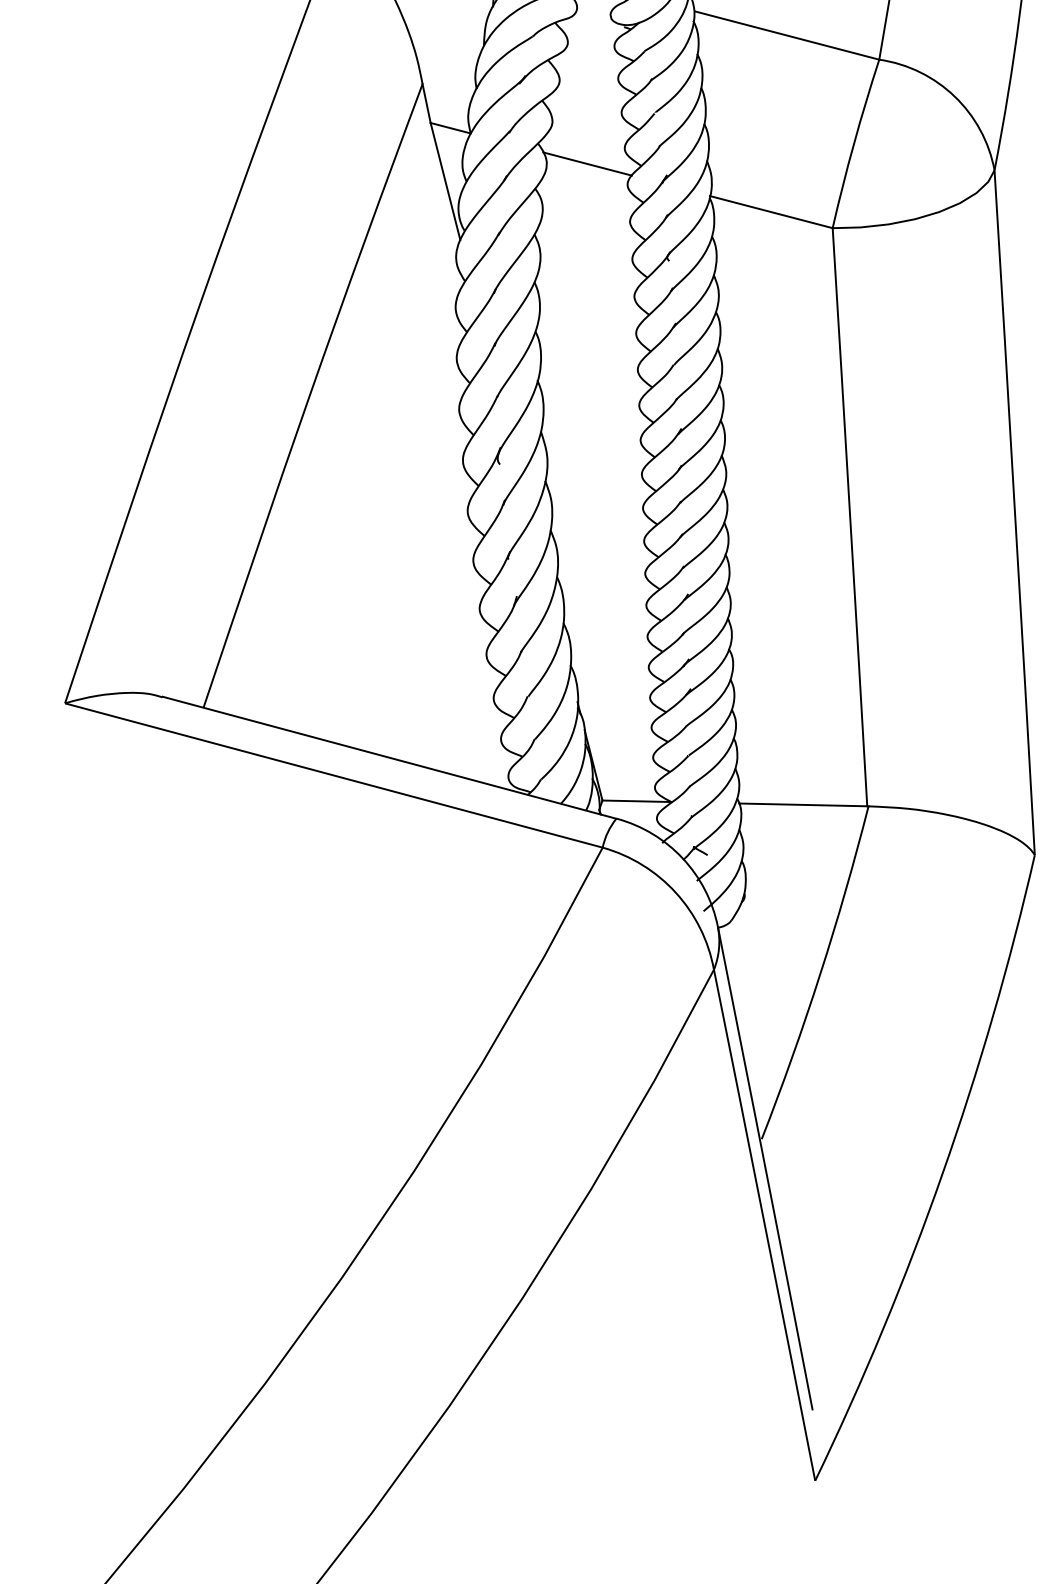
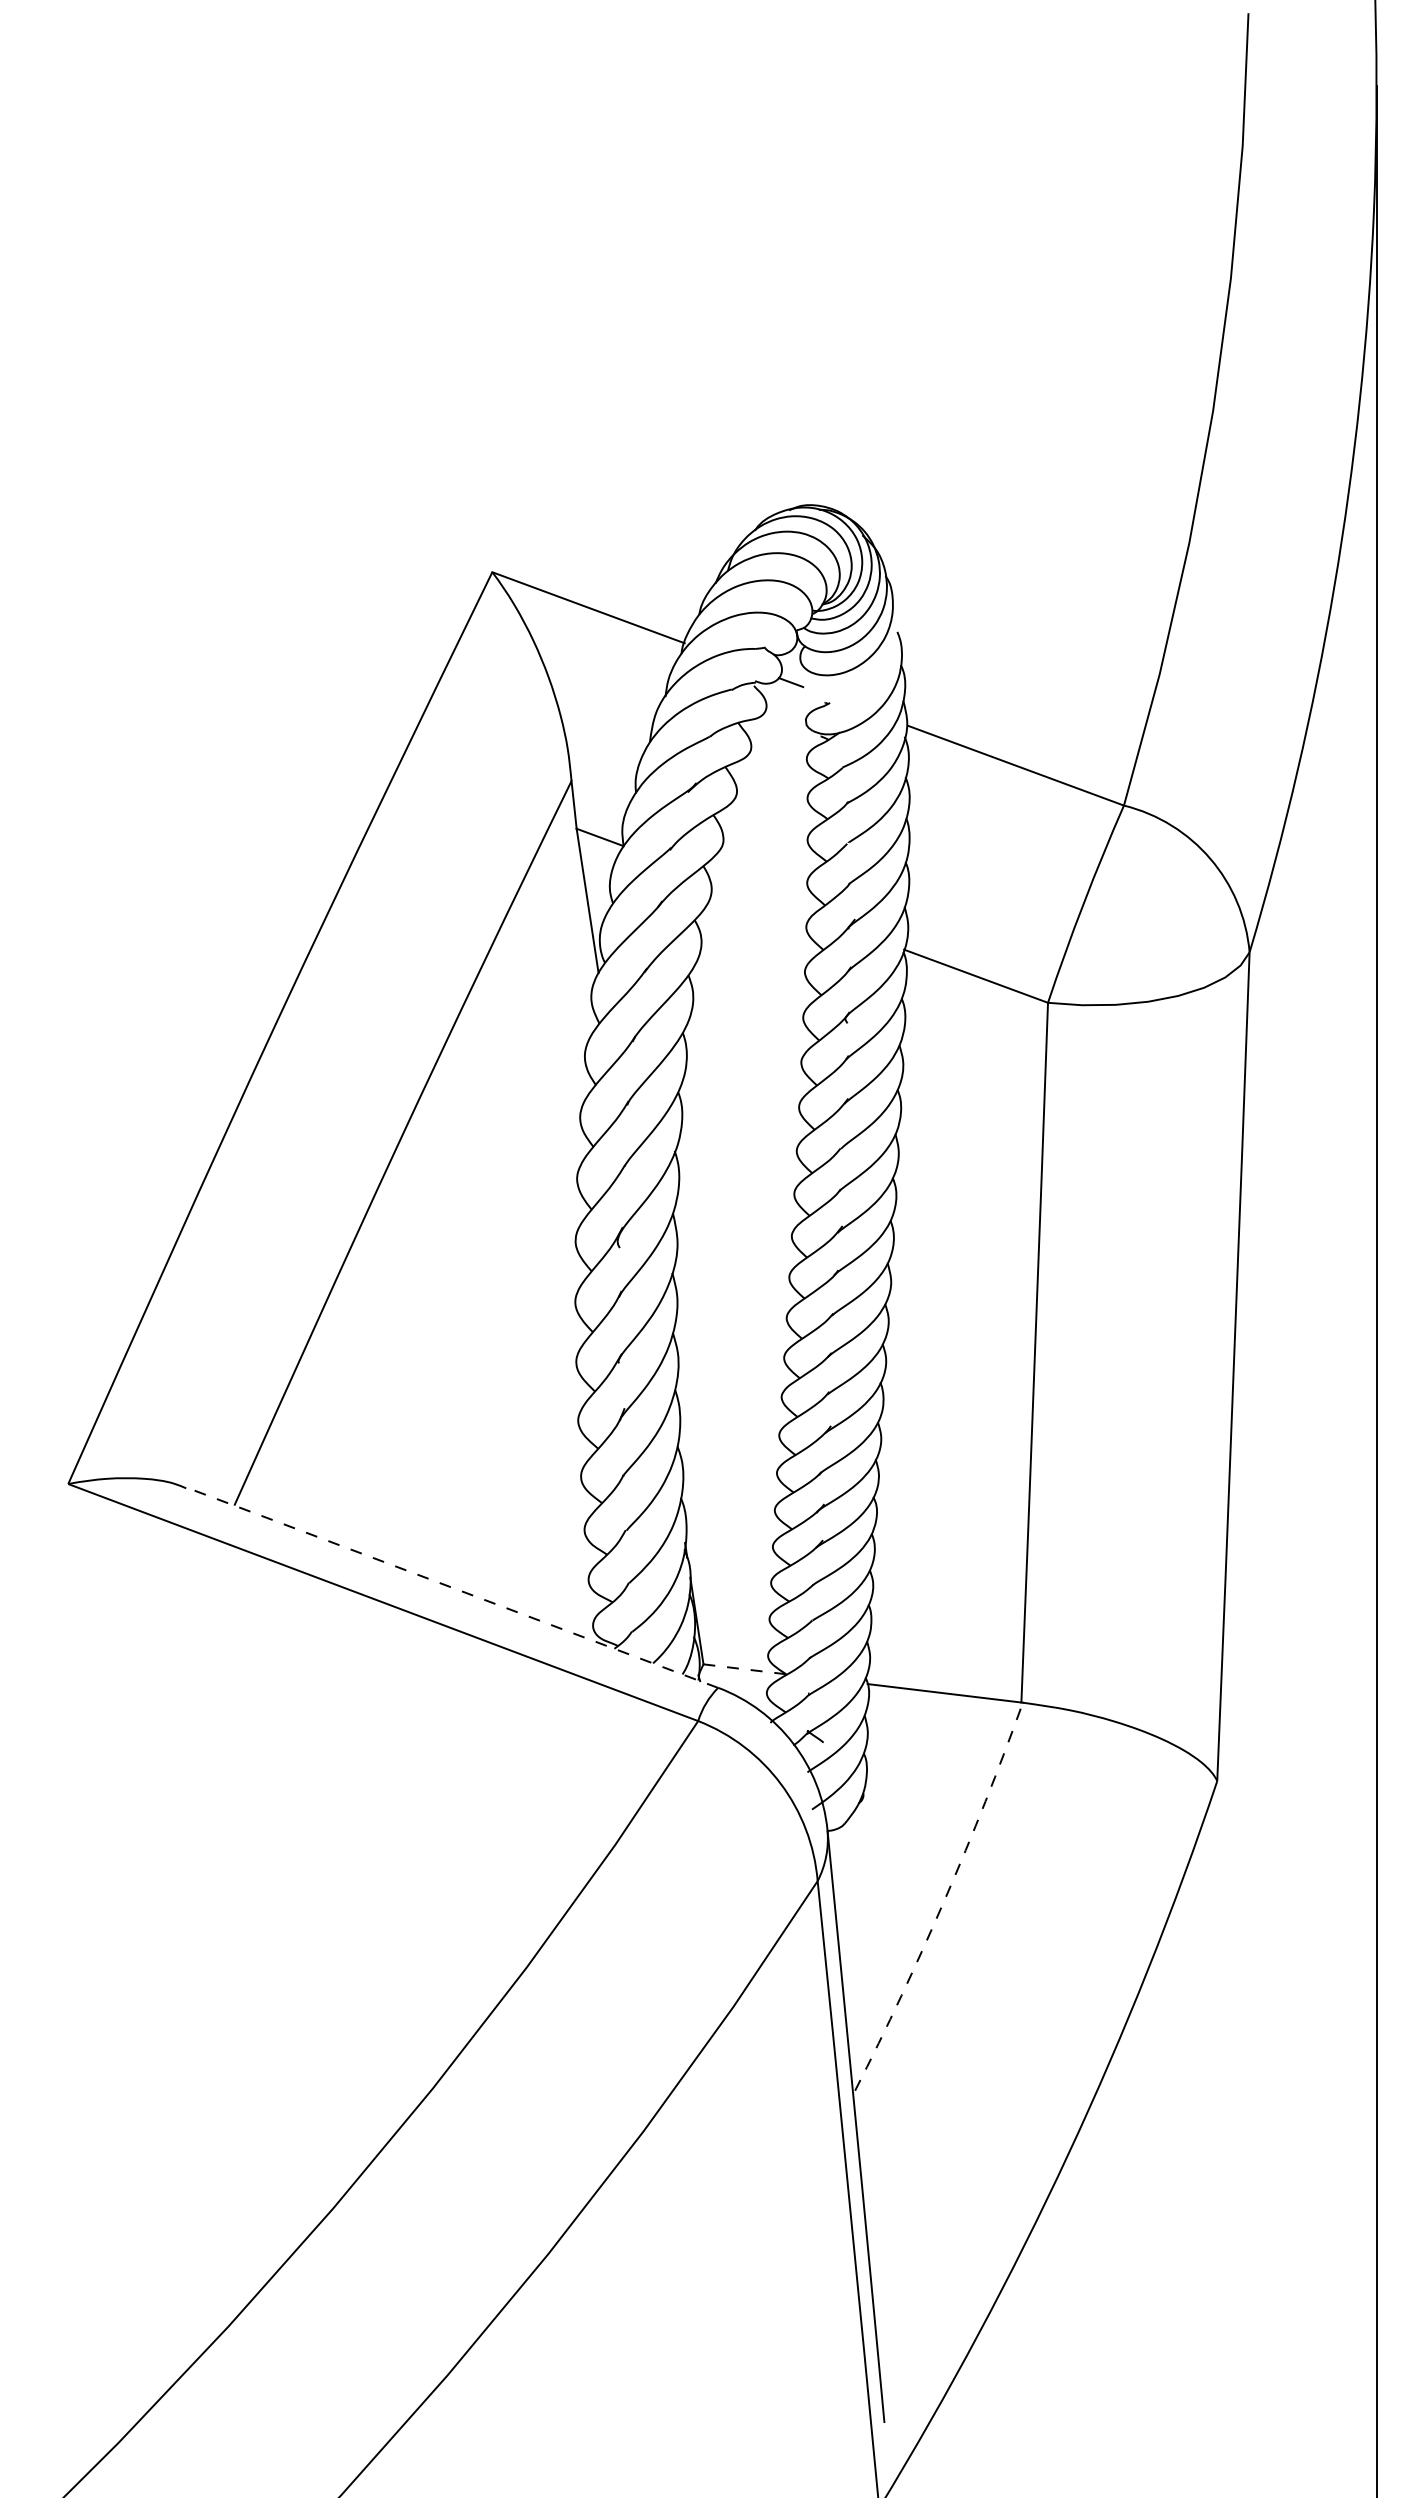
line: (587, 163) -> (760, 896), removed
line: (388, 757) -> (451, 1587), solid -> dashed
line: (636, 801) -> (744, 1669), solid -> dashed
arc: (819, 974) -> (944, 1899), solid -> dashed

